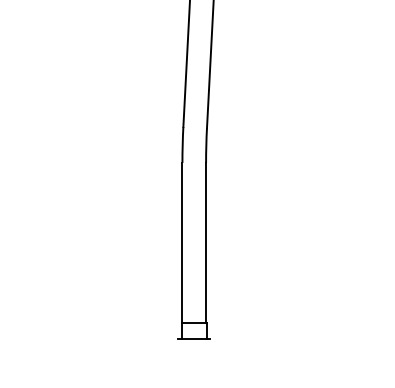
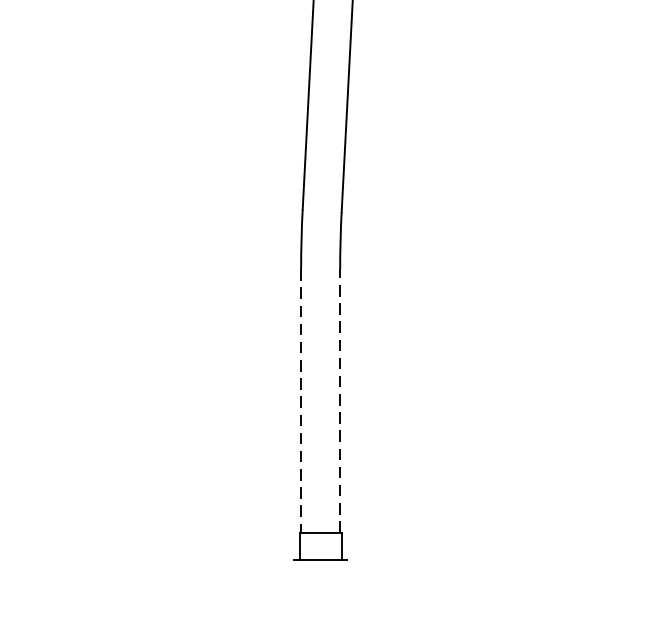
line: (182, 242) -> (301, 400), solid -> dashed
line: (206, 242) -> (340, 400), solid -> dashed

